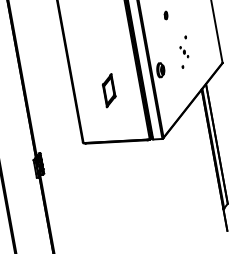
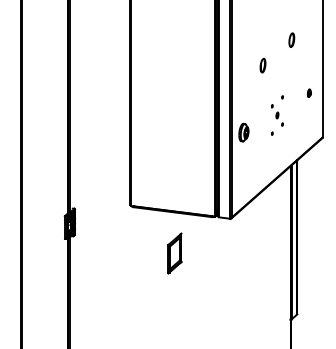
part: (165, 15) -> (262, 65), size x1.43
part: (205, 29) -> (308, 92), added
part: (184, 52) -> (277, 115), size x1.43
part: (108, 90) -> (174, 253), moved

